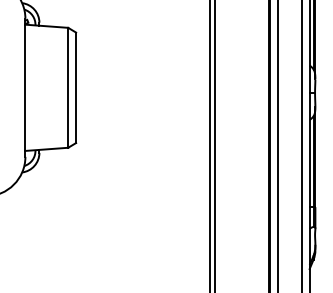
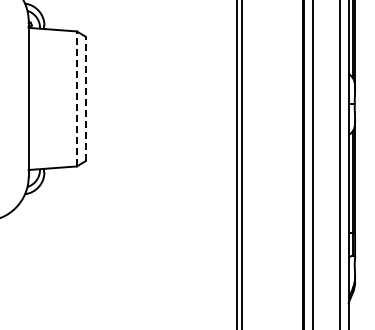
line: (67, 87) -> (76, 98), solid -> dashed
line: (75, 87) -> (85, 98), solid -> dashed

